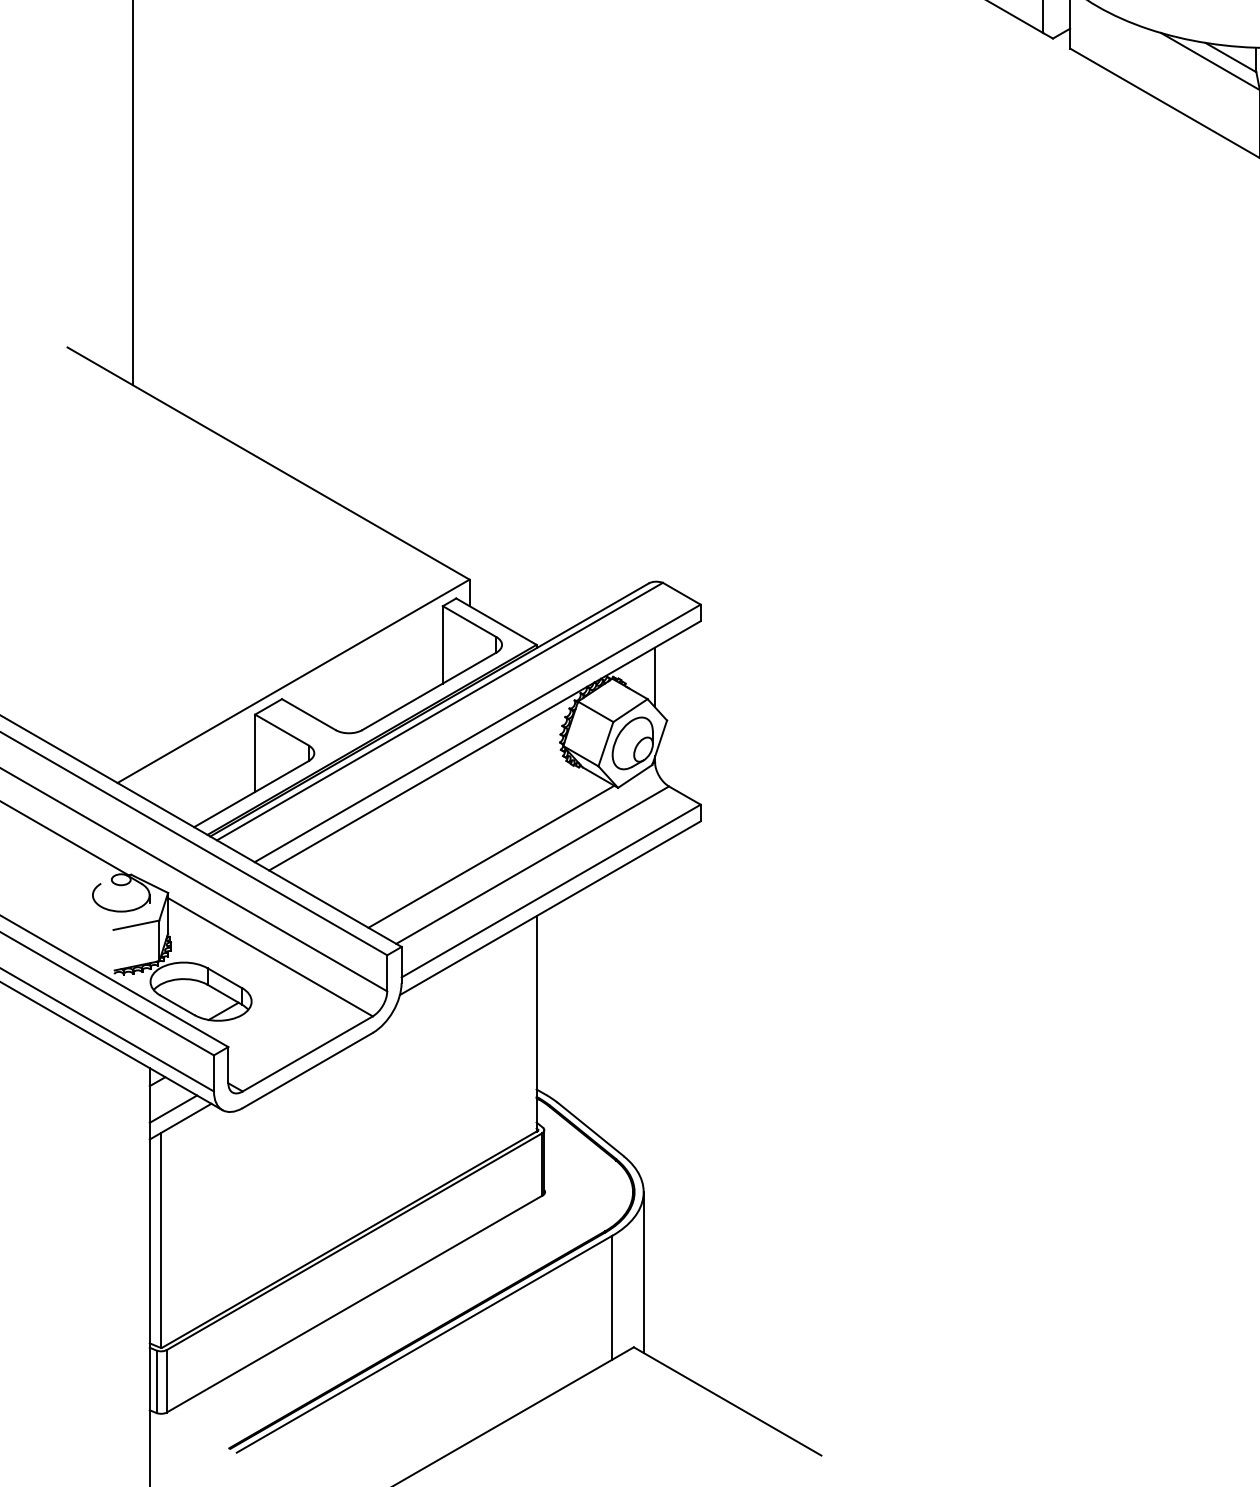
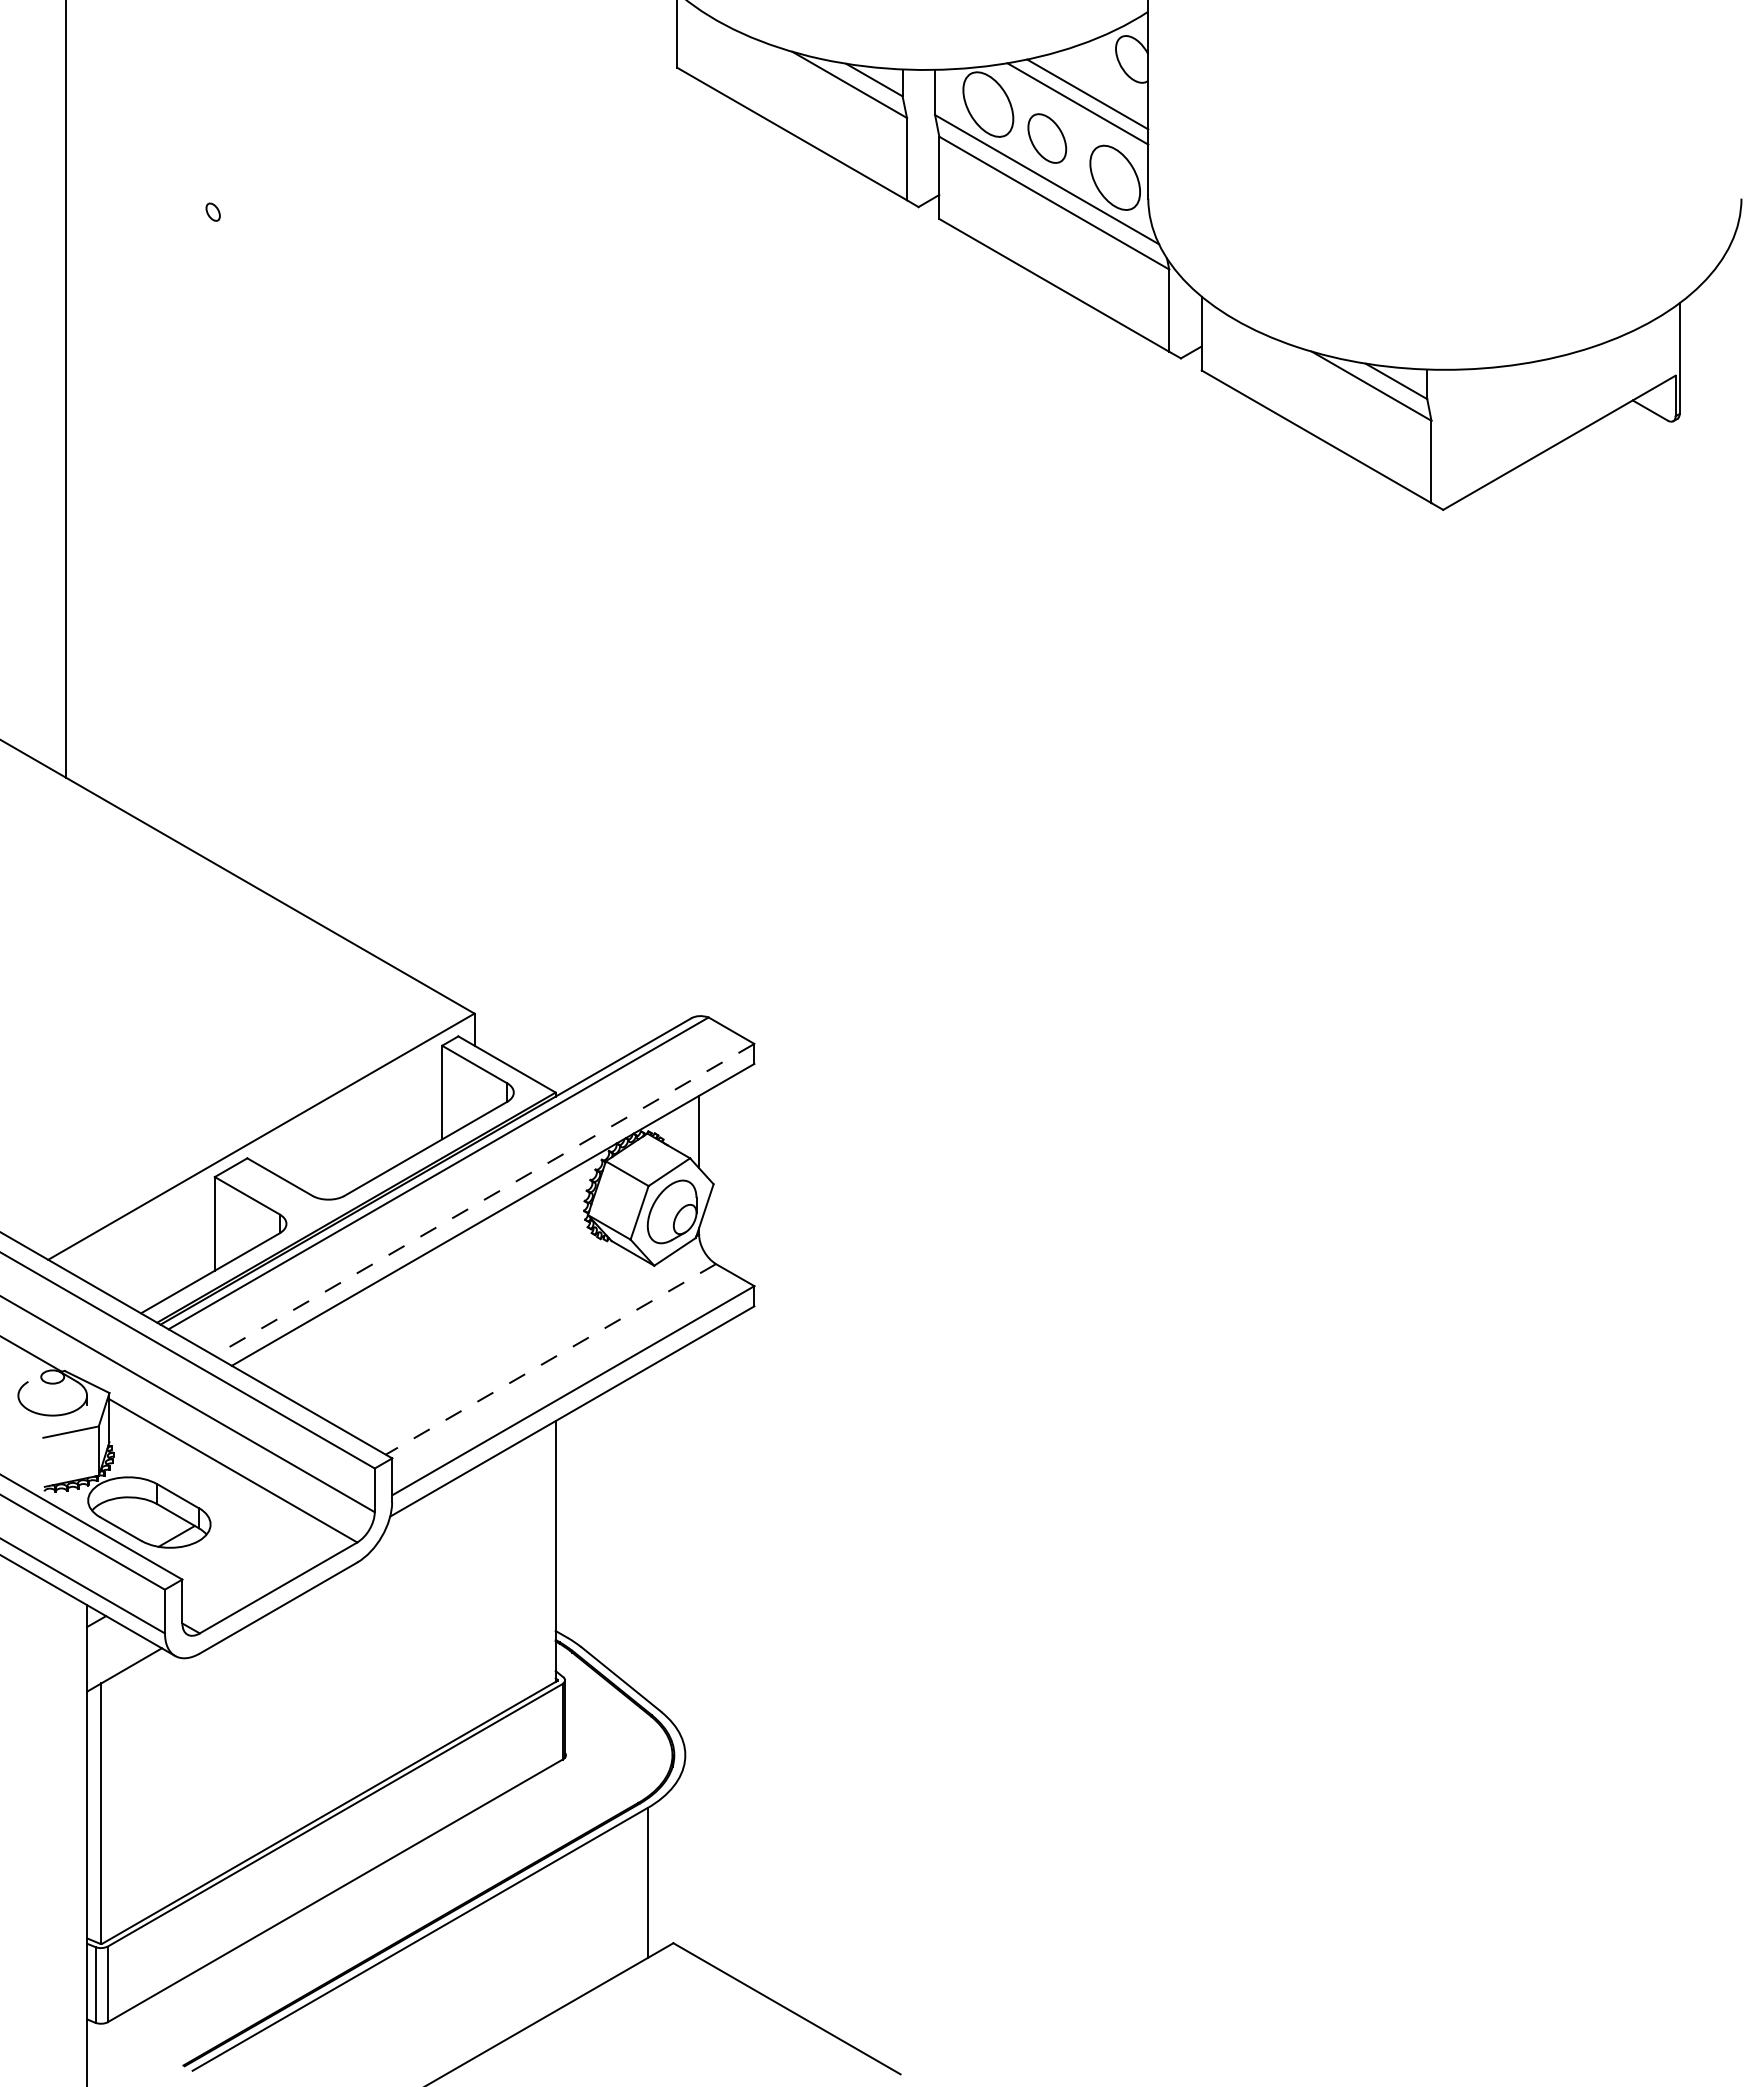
line: (477, 733) -> (484, 1199), solid -> dashed
line: (491, 857) -> (500, 1349), removed
line: (532, 865) -> (550, 1359), solid -> dashed
line: (173, 1108) -> (115, 1654), removed
line: (643, 1272) -> (685, 1852), removed

